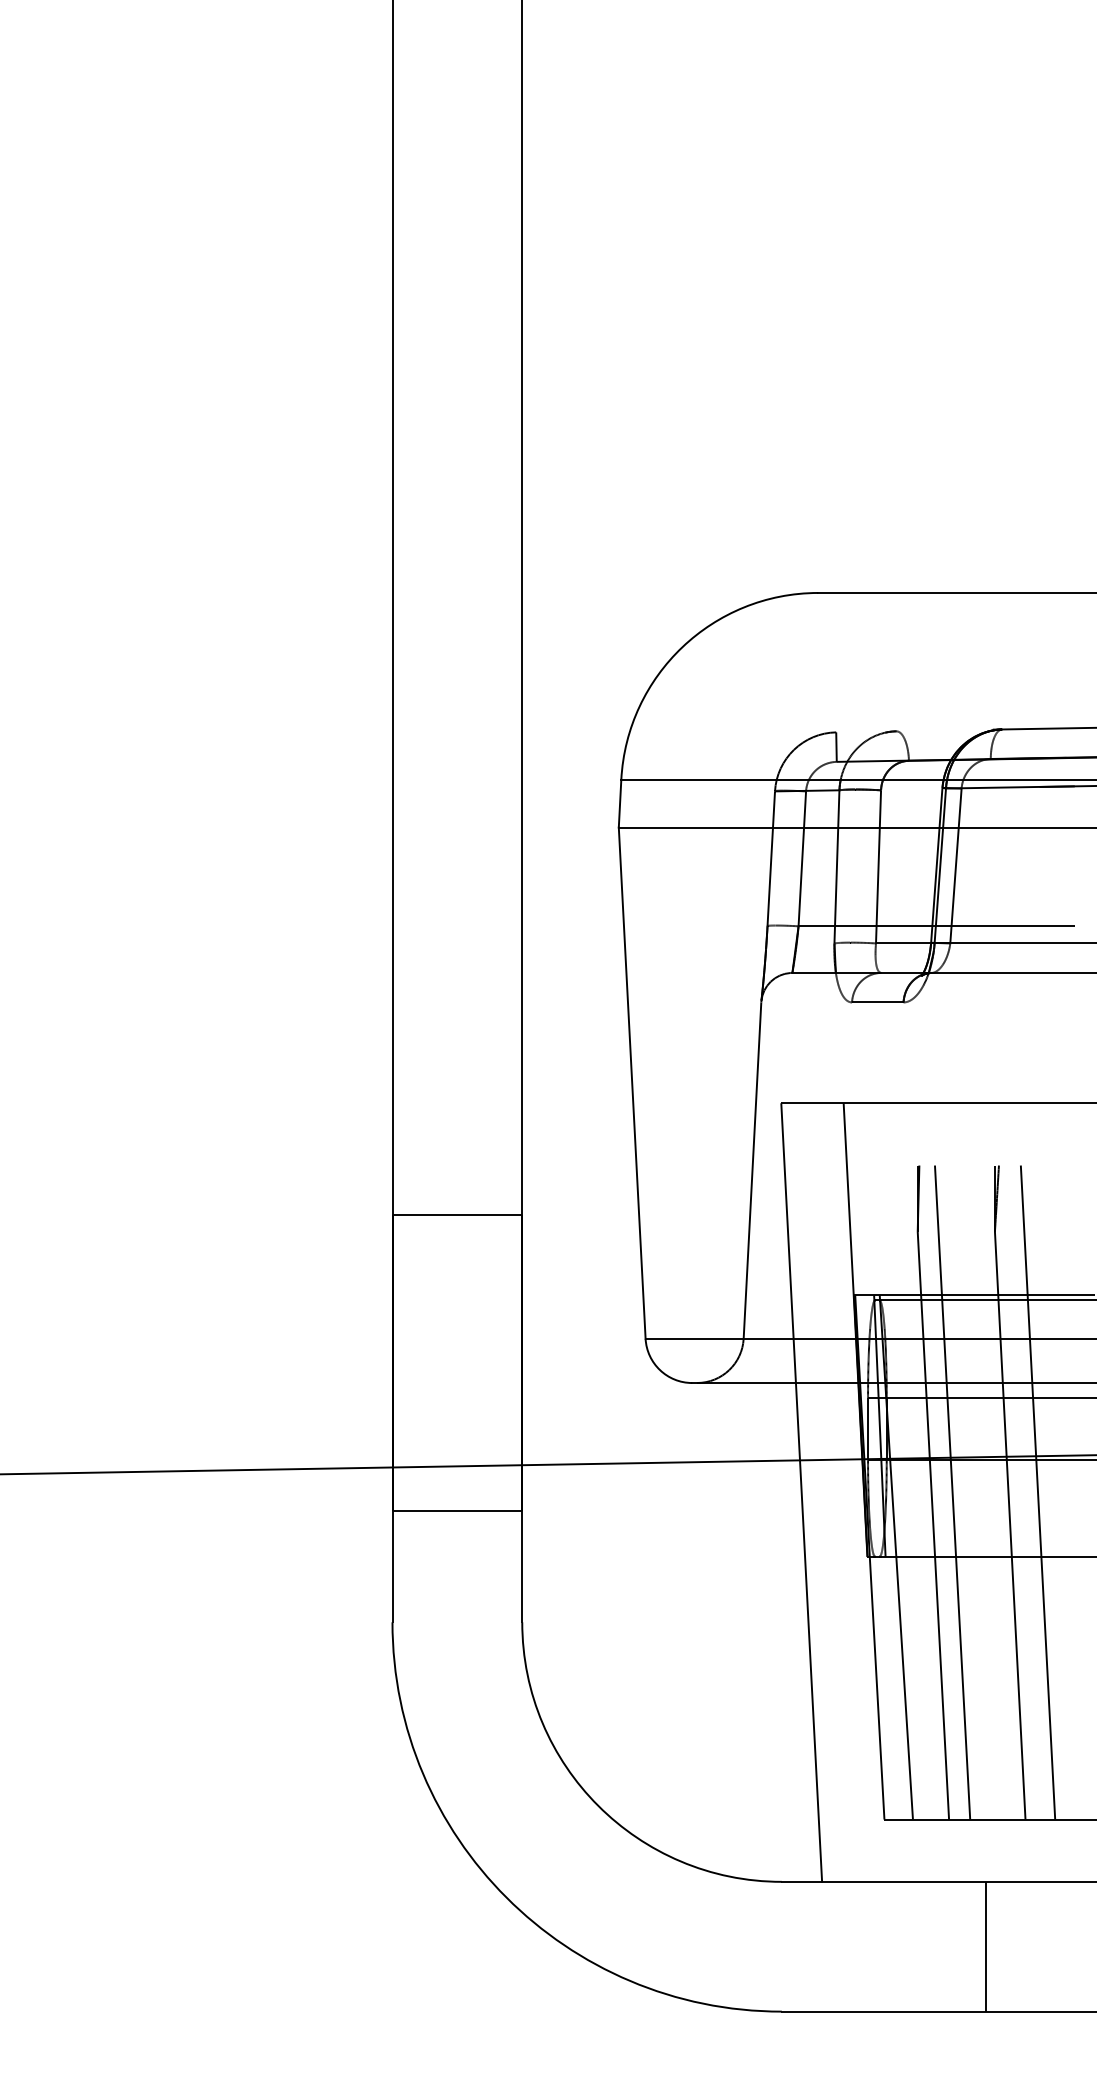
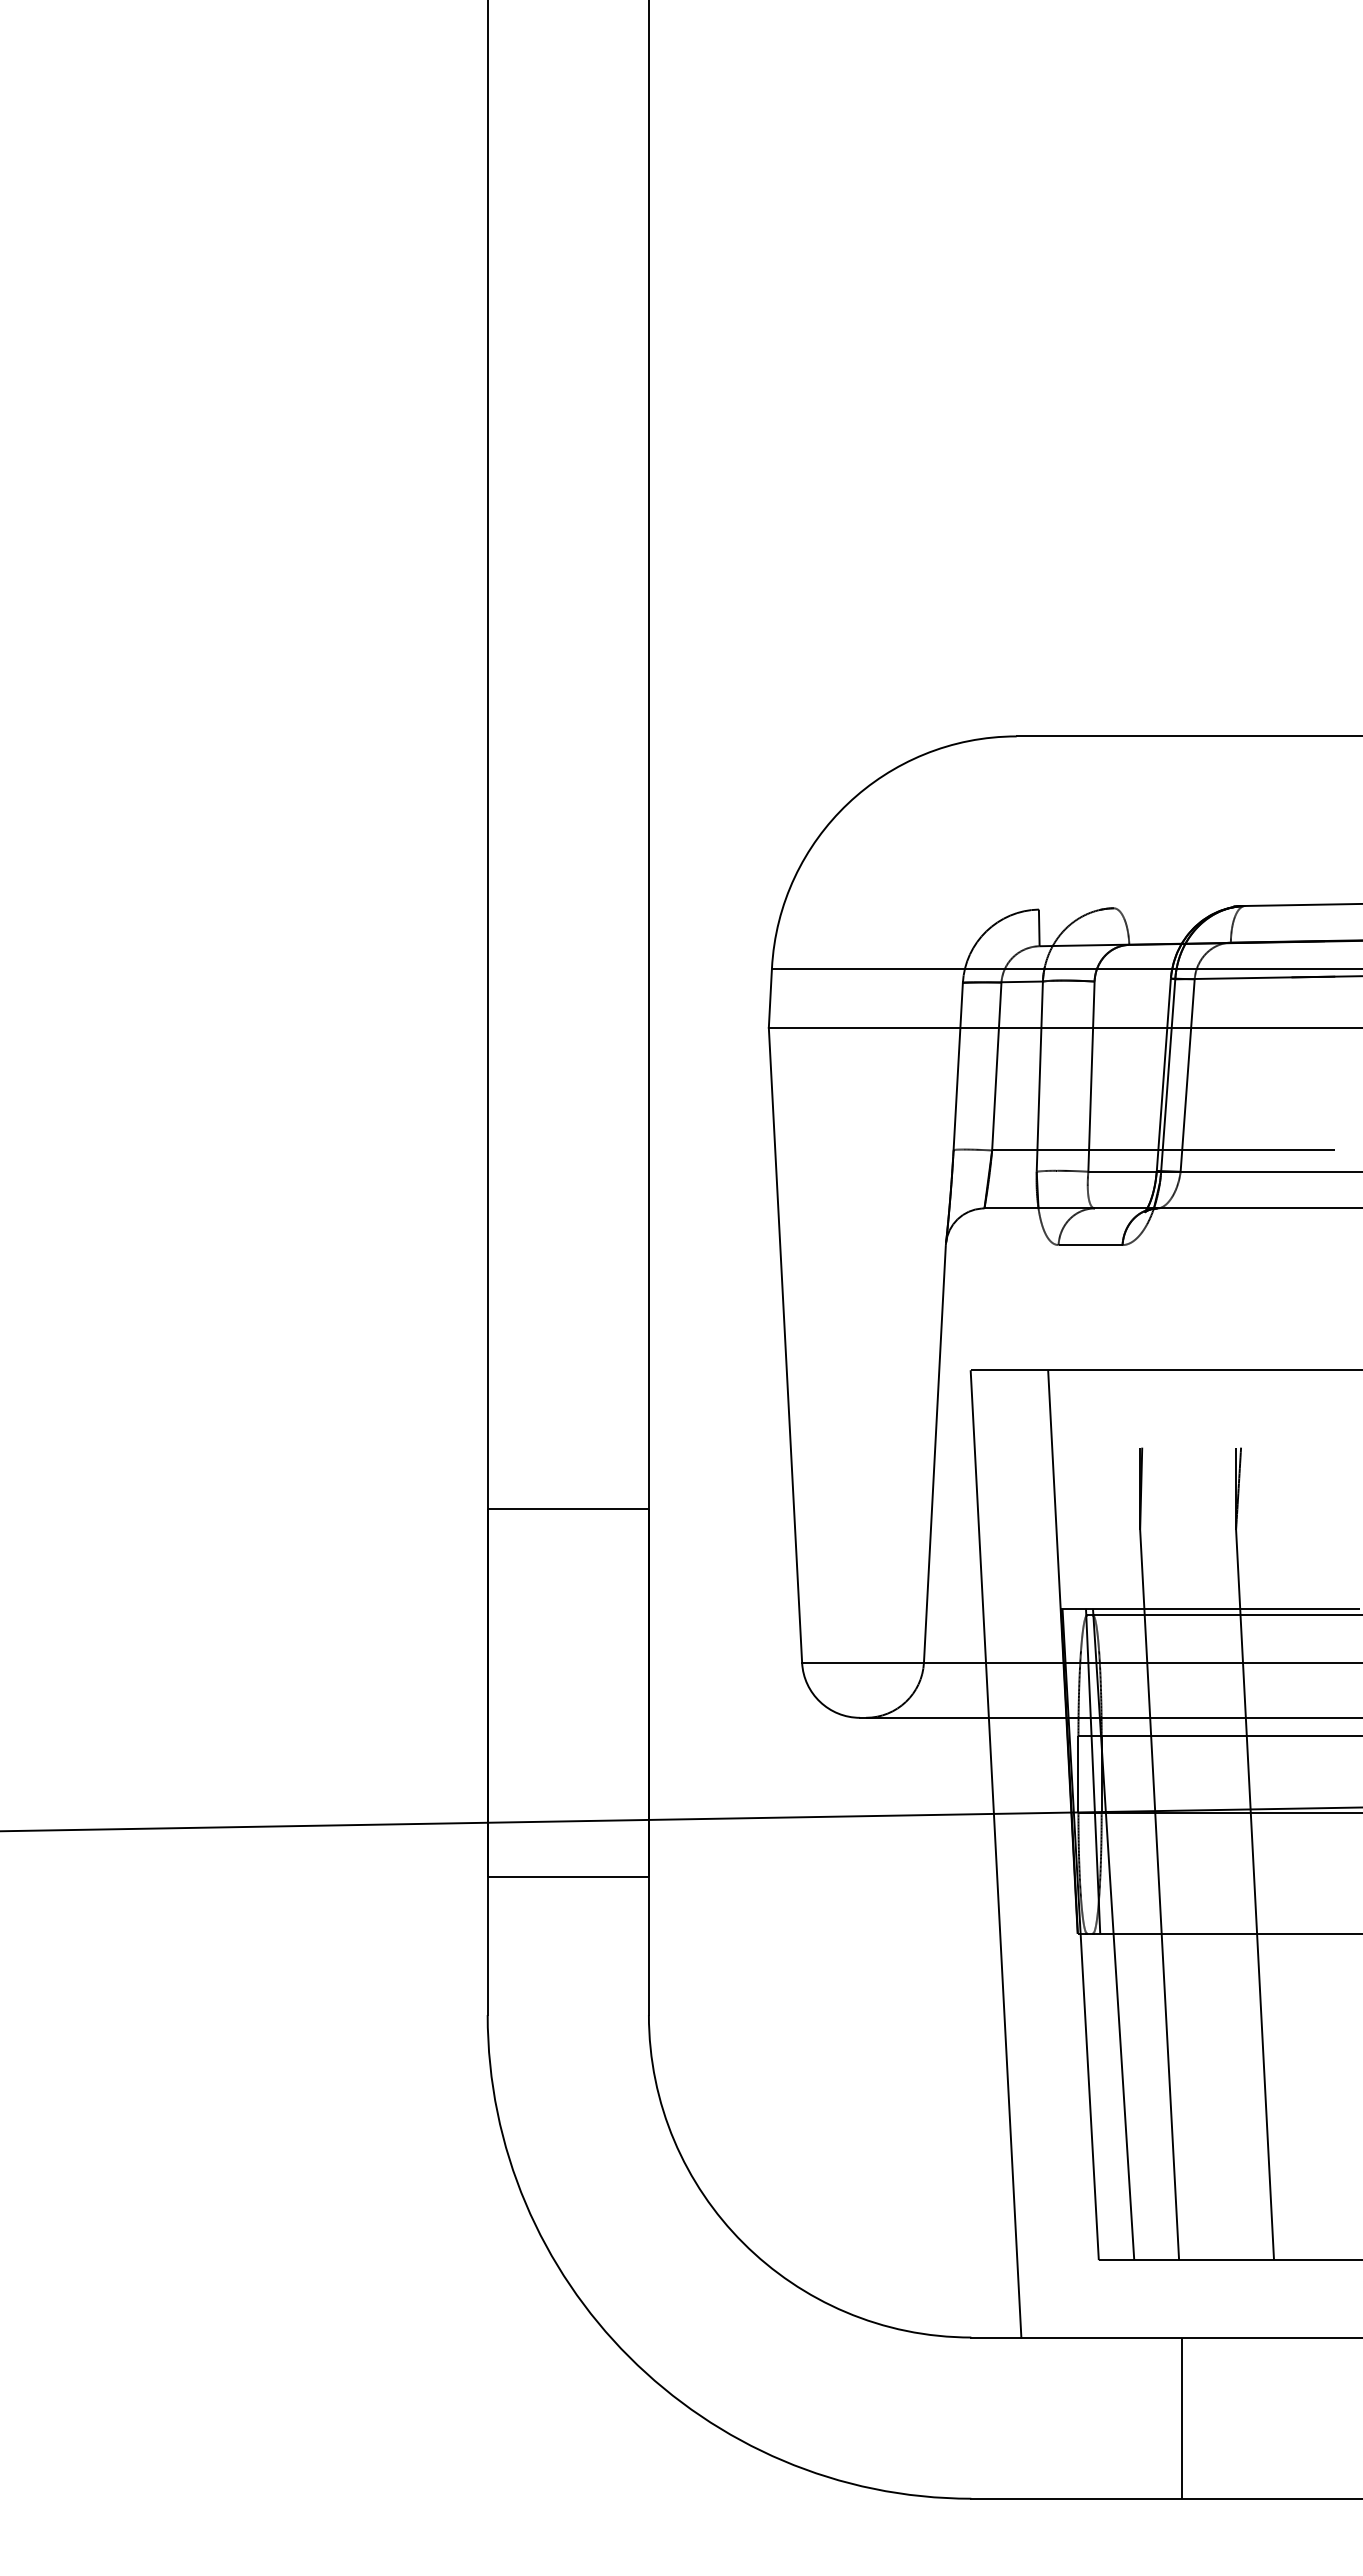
line: (952, 1492) -> (1183, 1853), removed
line: (1037, 1492) -> (1289, 1853), removed
line: (985, 1946) -> (1181, 2417), moved

